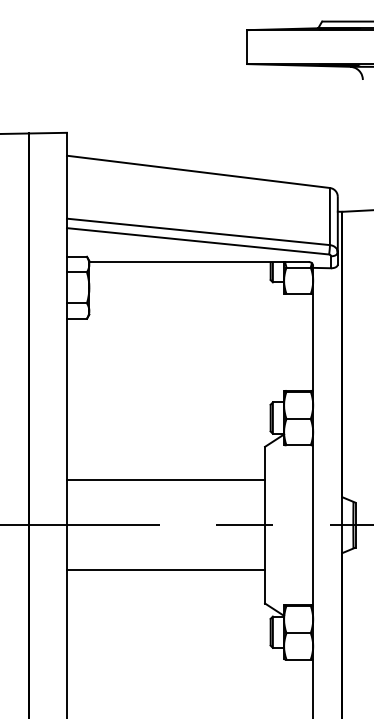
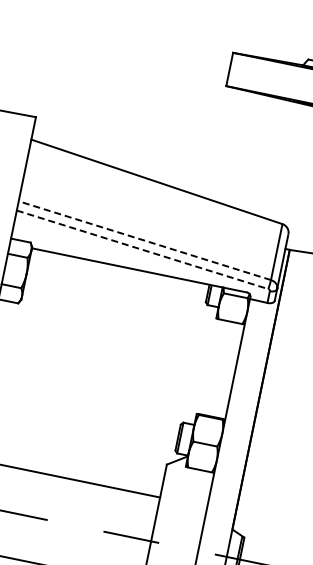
line: (197, 231) -> (144, 240), solid -> dashed
line: (198, 241) -> (142, 250), solid -> dashed

